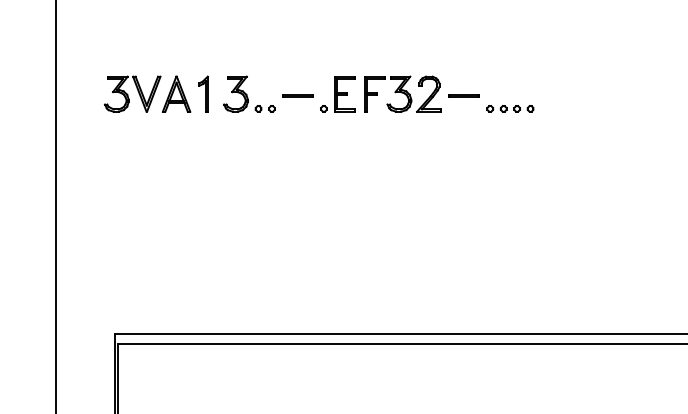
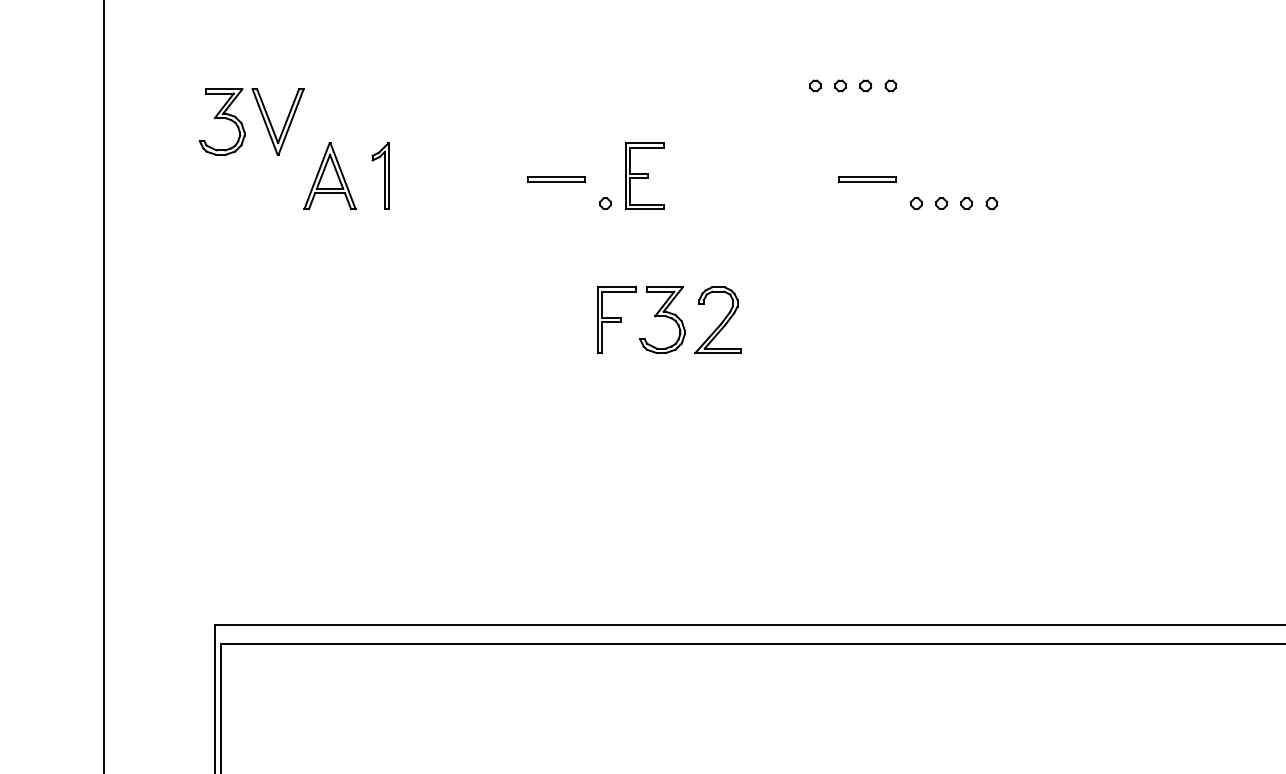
part: (456, 45) -> (853, 85), added
part: (132, 93) -> (251, 120), moved
part: (249, 93) -> (466, 174), removed
part: (402, 93) -> (668, 318), moved

